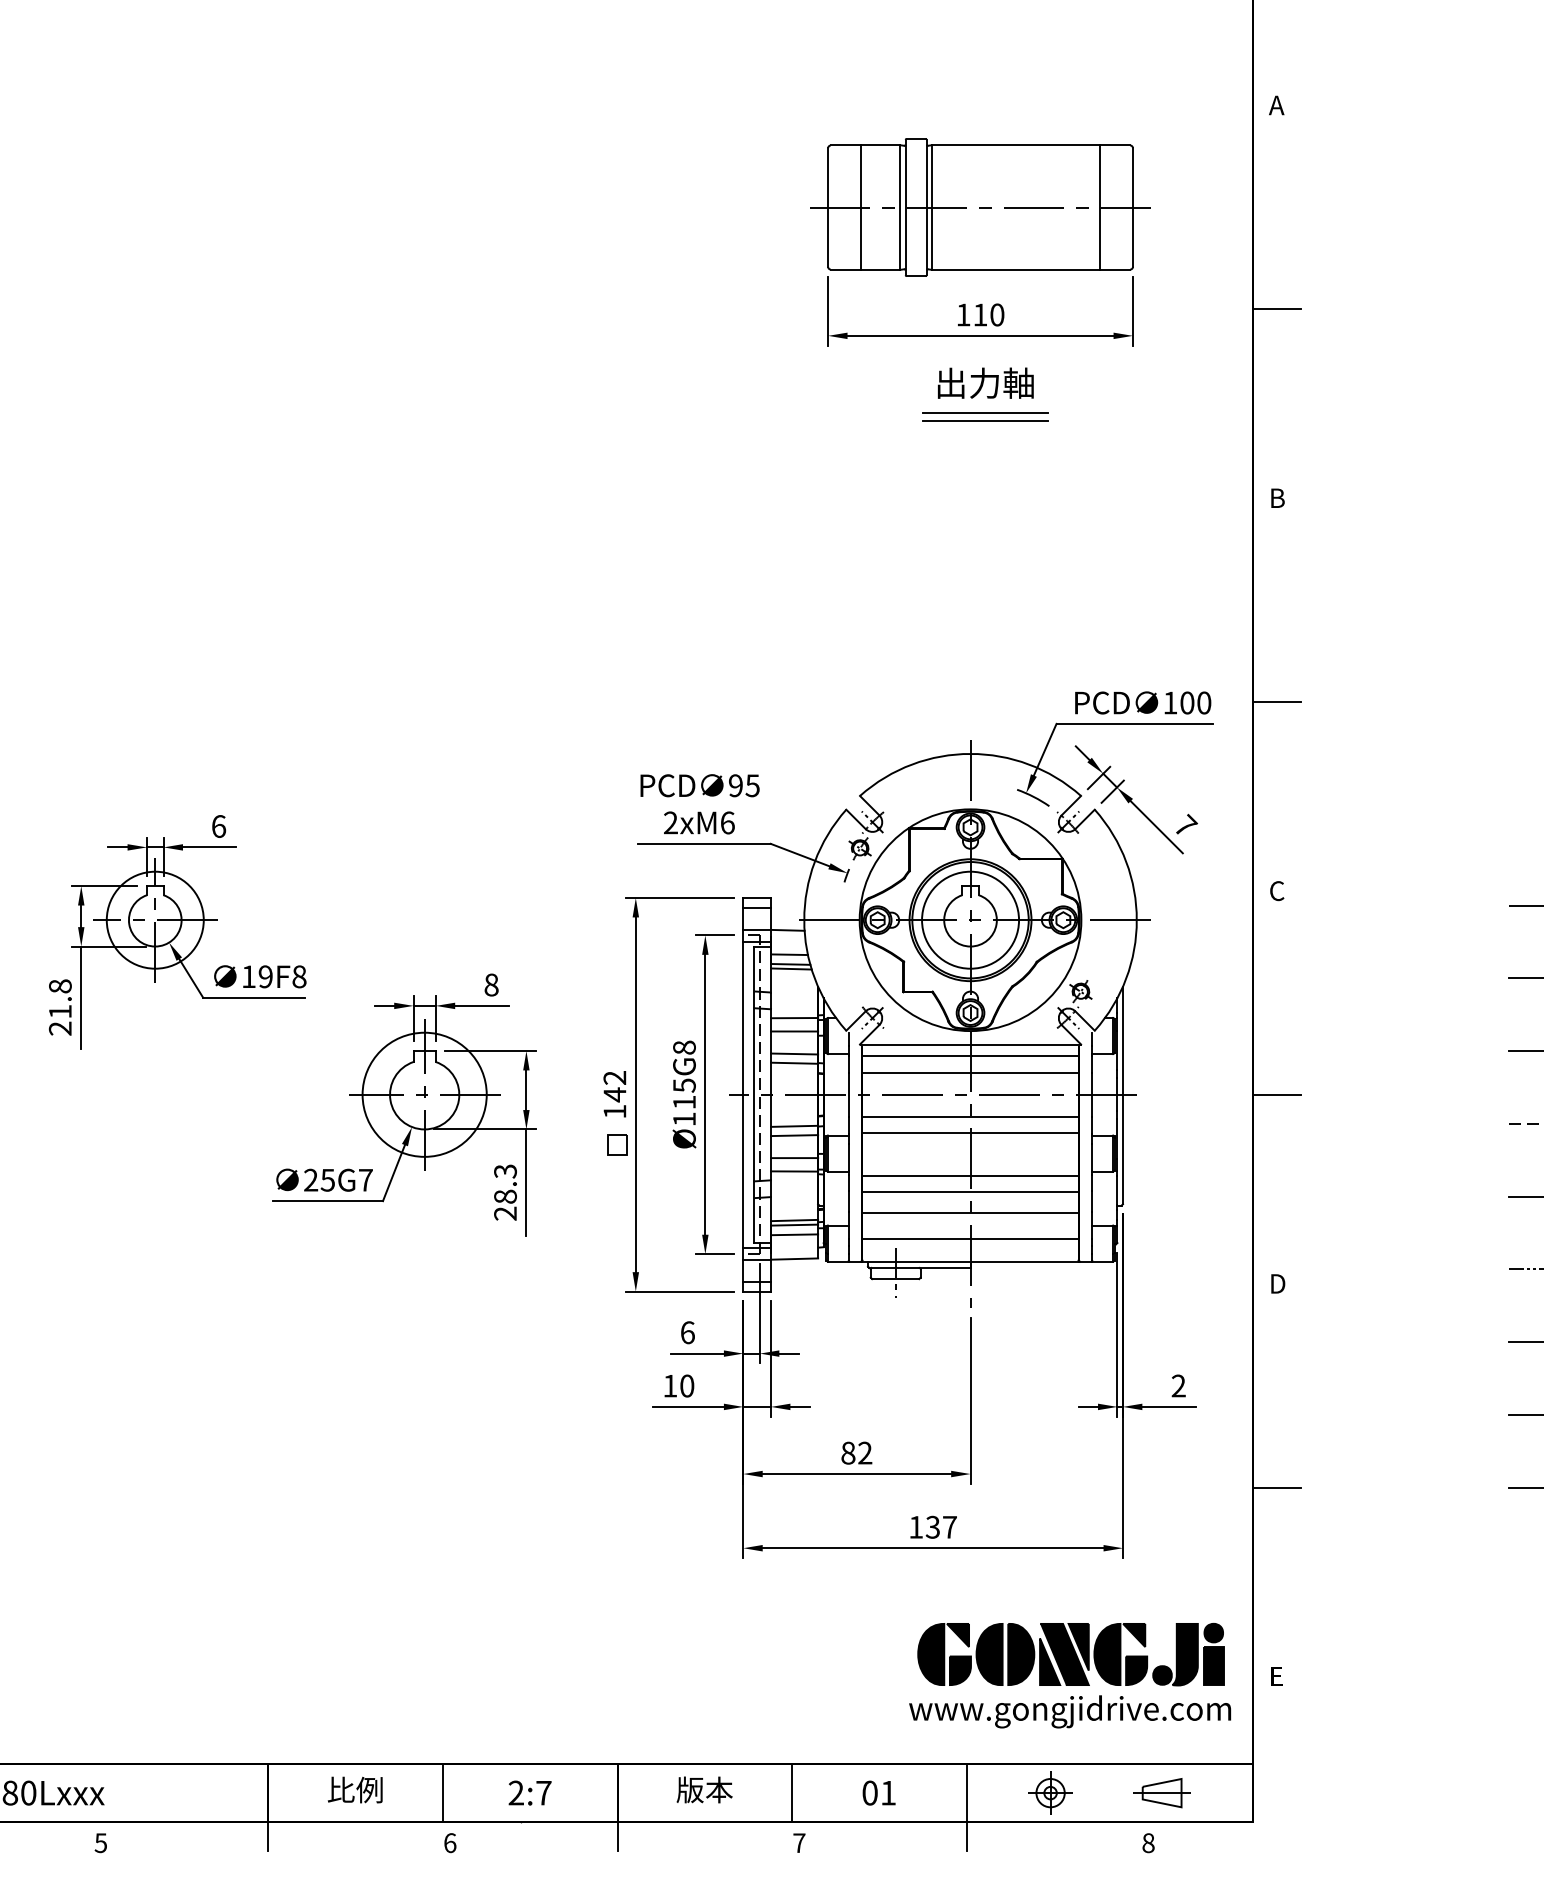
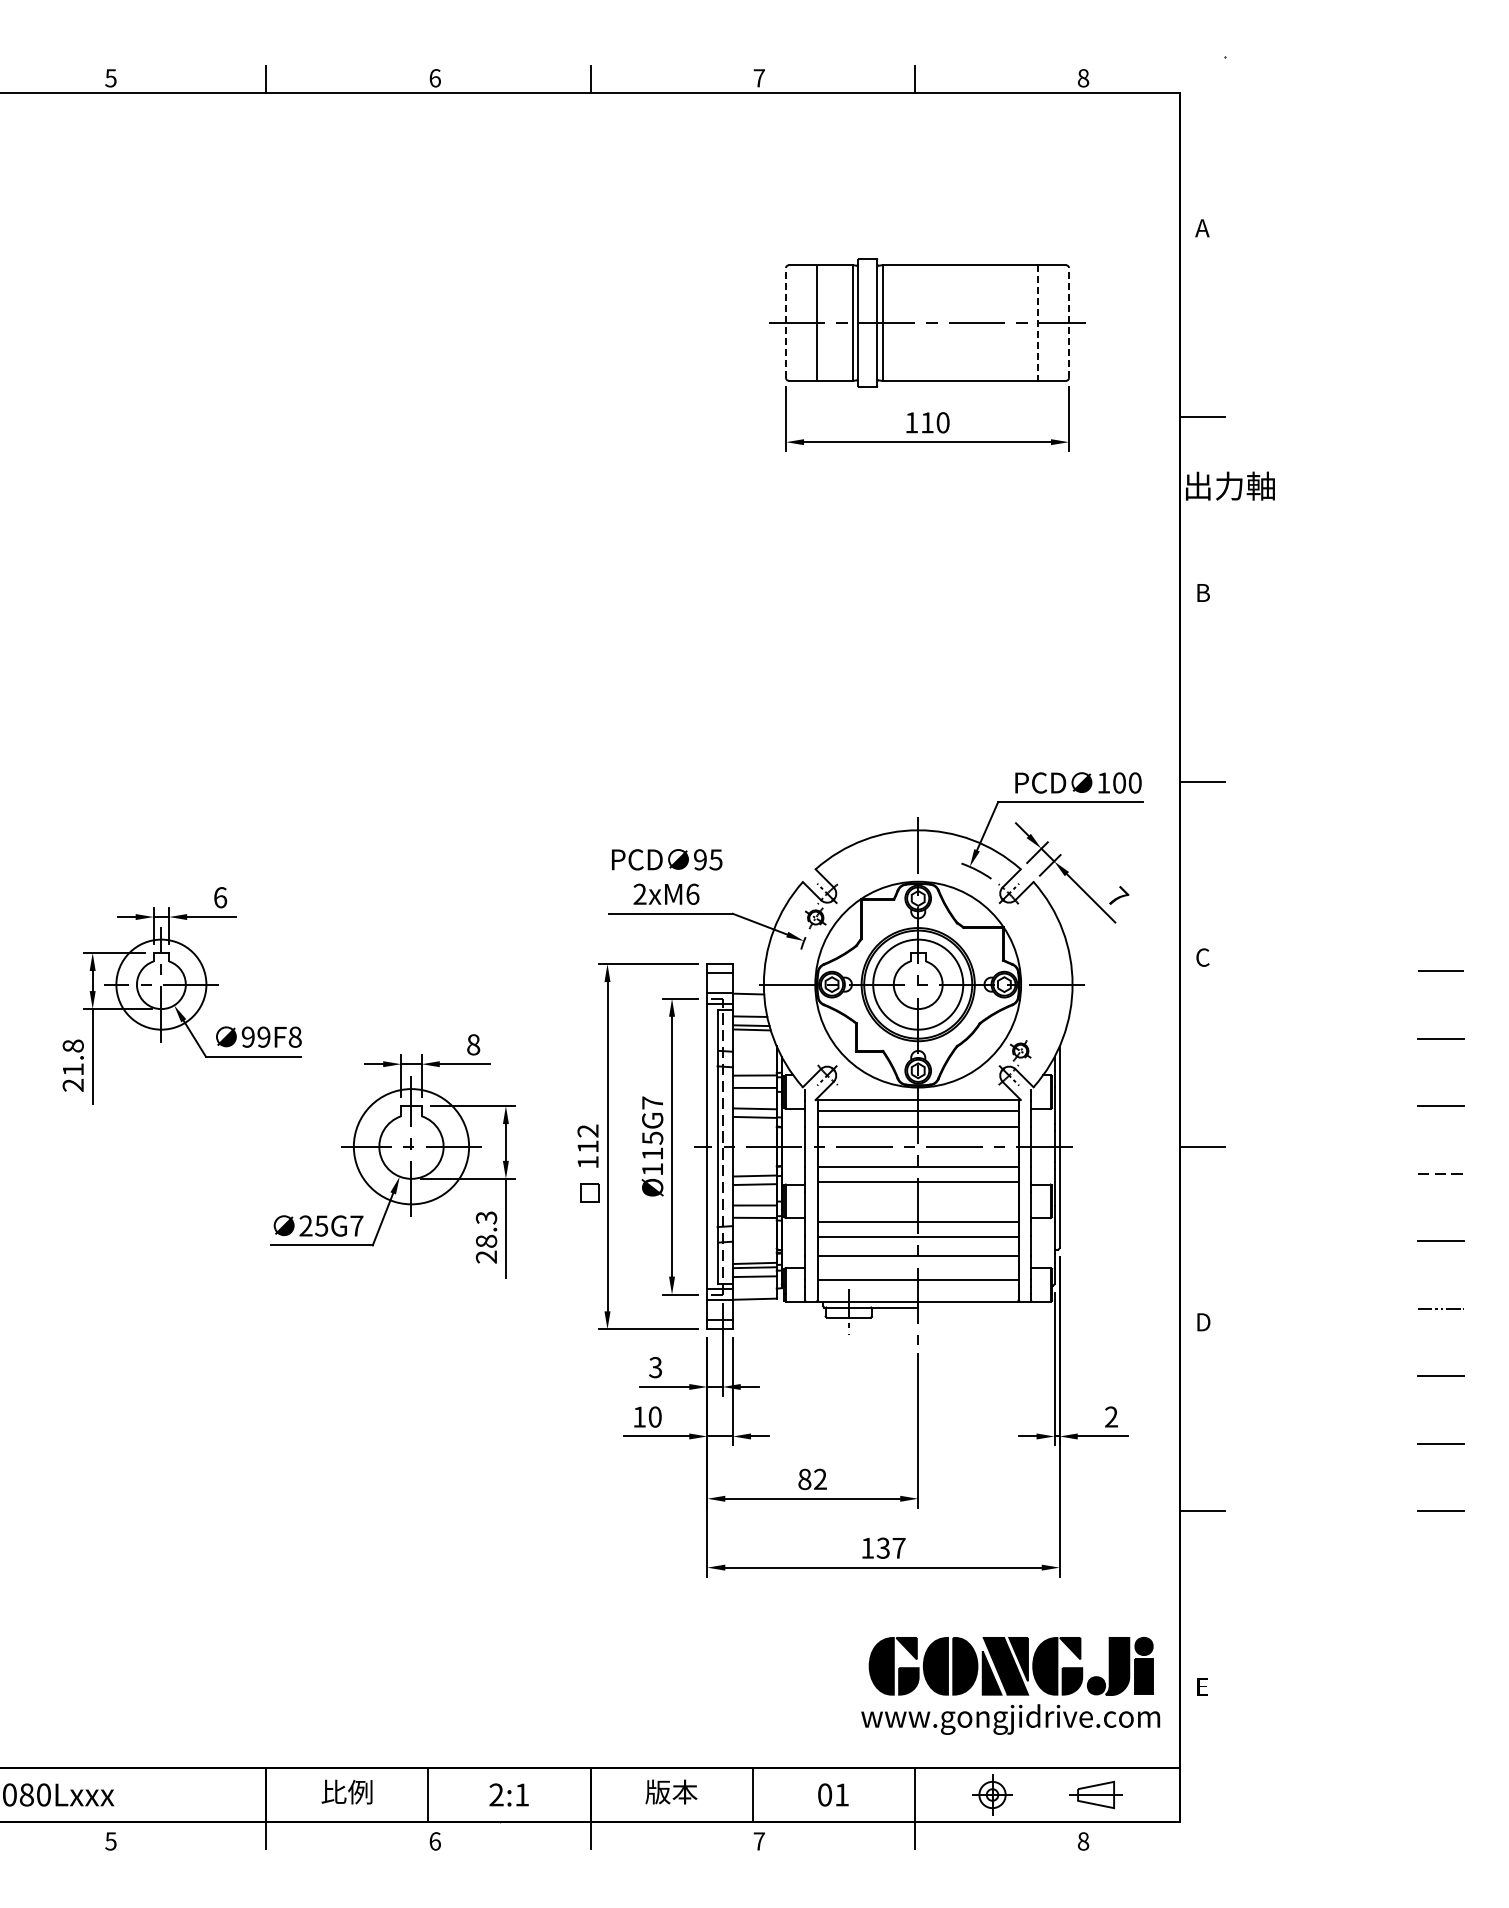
line: (828, 206) -> (786, 322), solid -> dashed
line: (1133, 206) -> (1069, 322), solid -> dashed
line: (1100, 208) -> (1038, 323), solid -> dashed
text: (985, 382) -> (1230, 485), moved
line: (984, 413) -> (931, 514), removed
line: (984, 420) -> (931, 520), removed
text: (248, 976) -> (247, 1036), 19F8 -> 99F8
text: (684, 1047) -> (652, 1102), Ø115G8 -> Ø115G7
text: (614, 1094) -> (587, 1146), 142 -> 112
text: (687, 1332) -> (655, 1367), 6 -> 3
text: (544, 1792) -> (522, 1794), 2:7 -> 2:1

